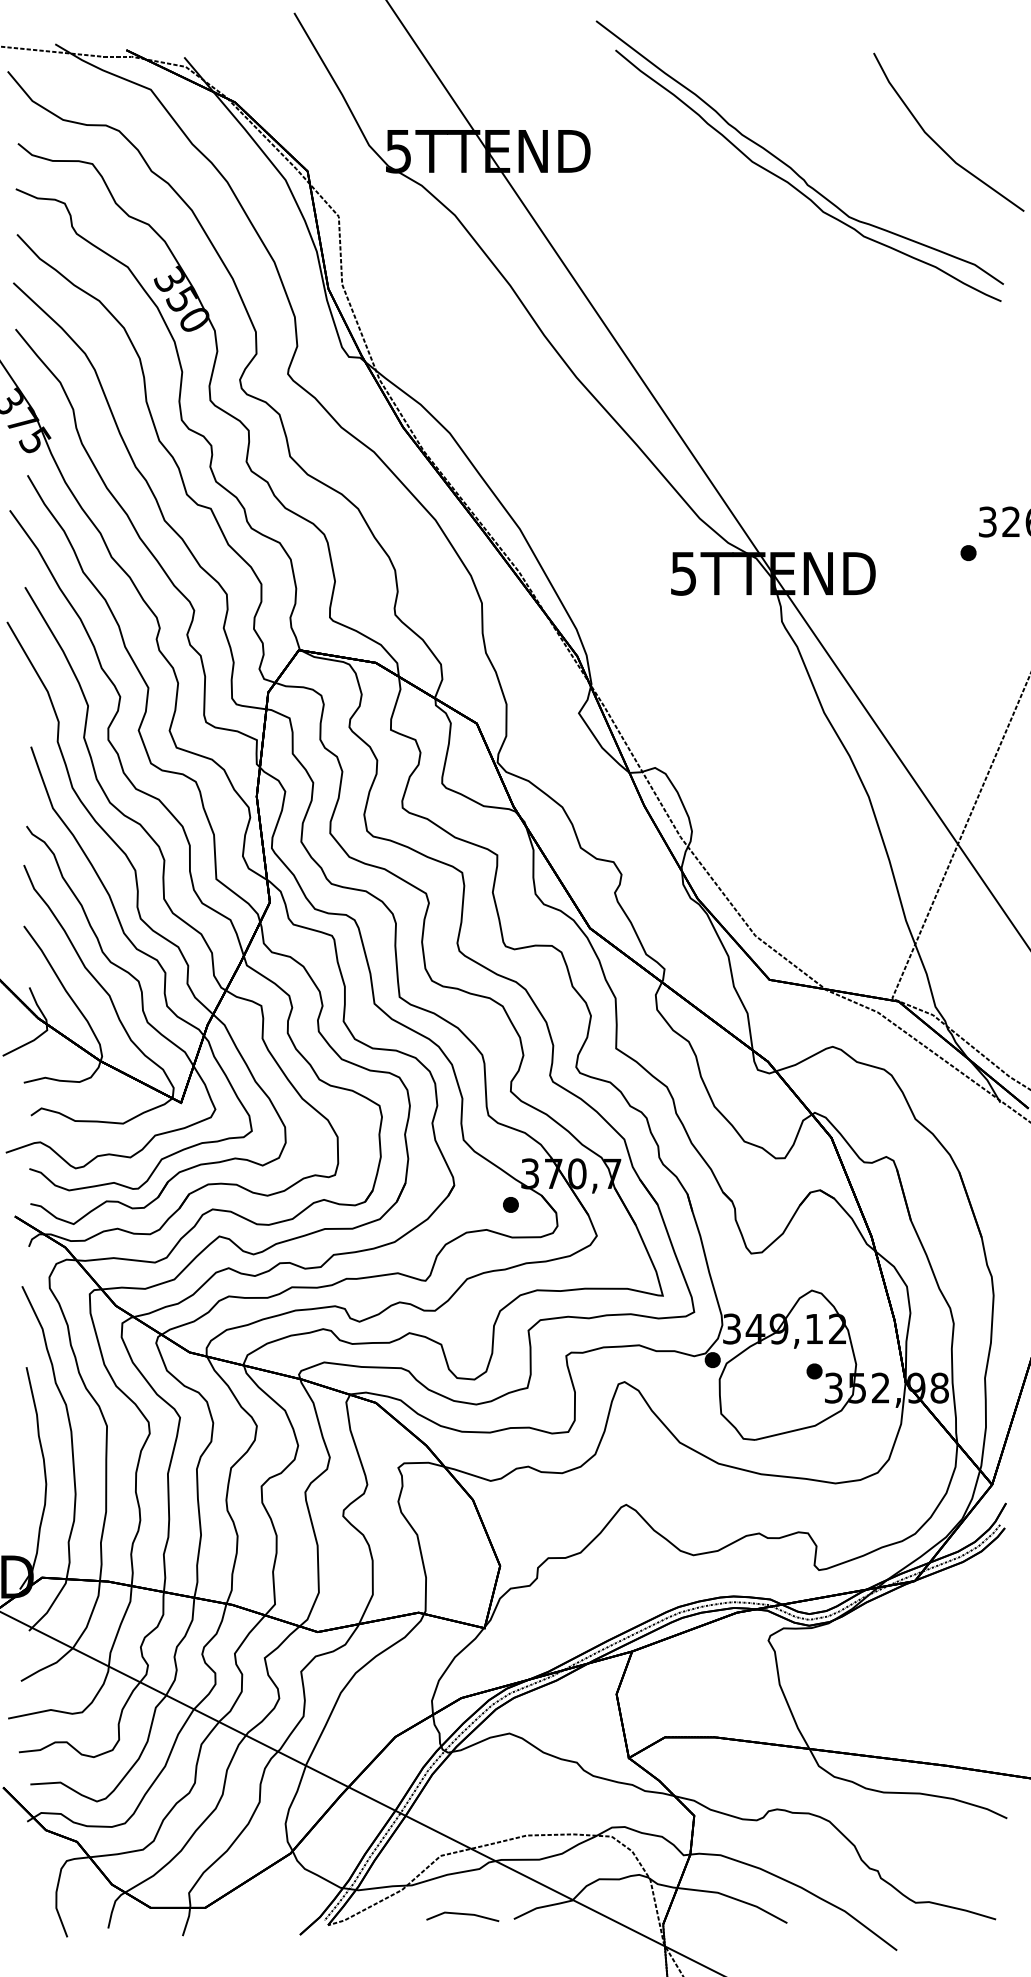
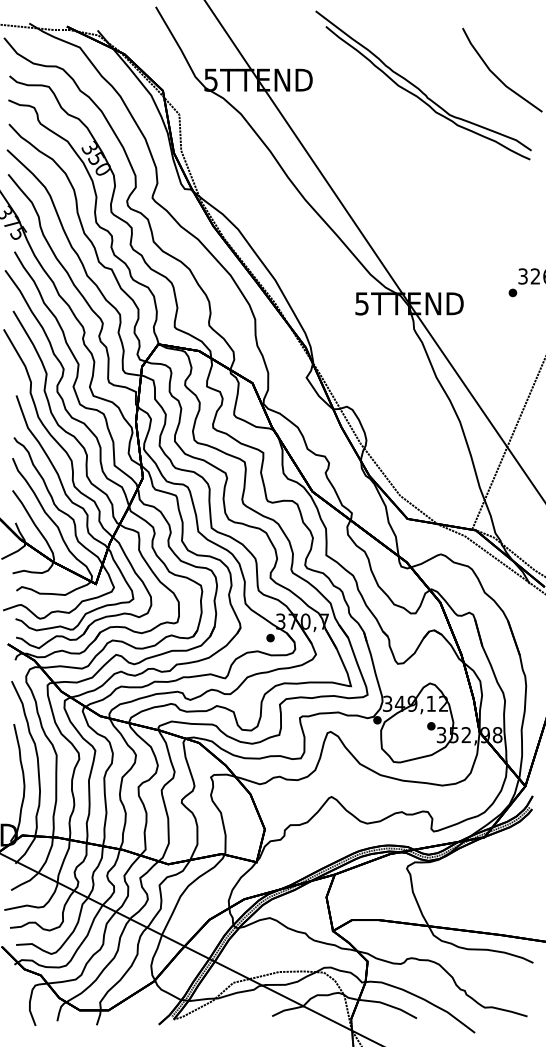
line: (461, 1915) -> (244, 1014), removed

